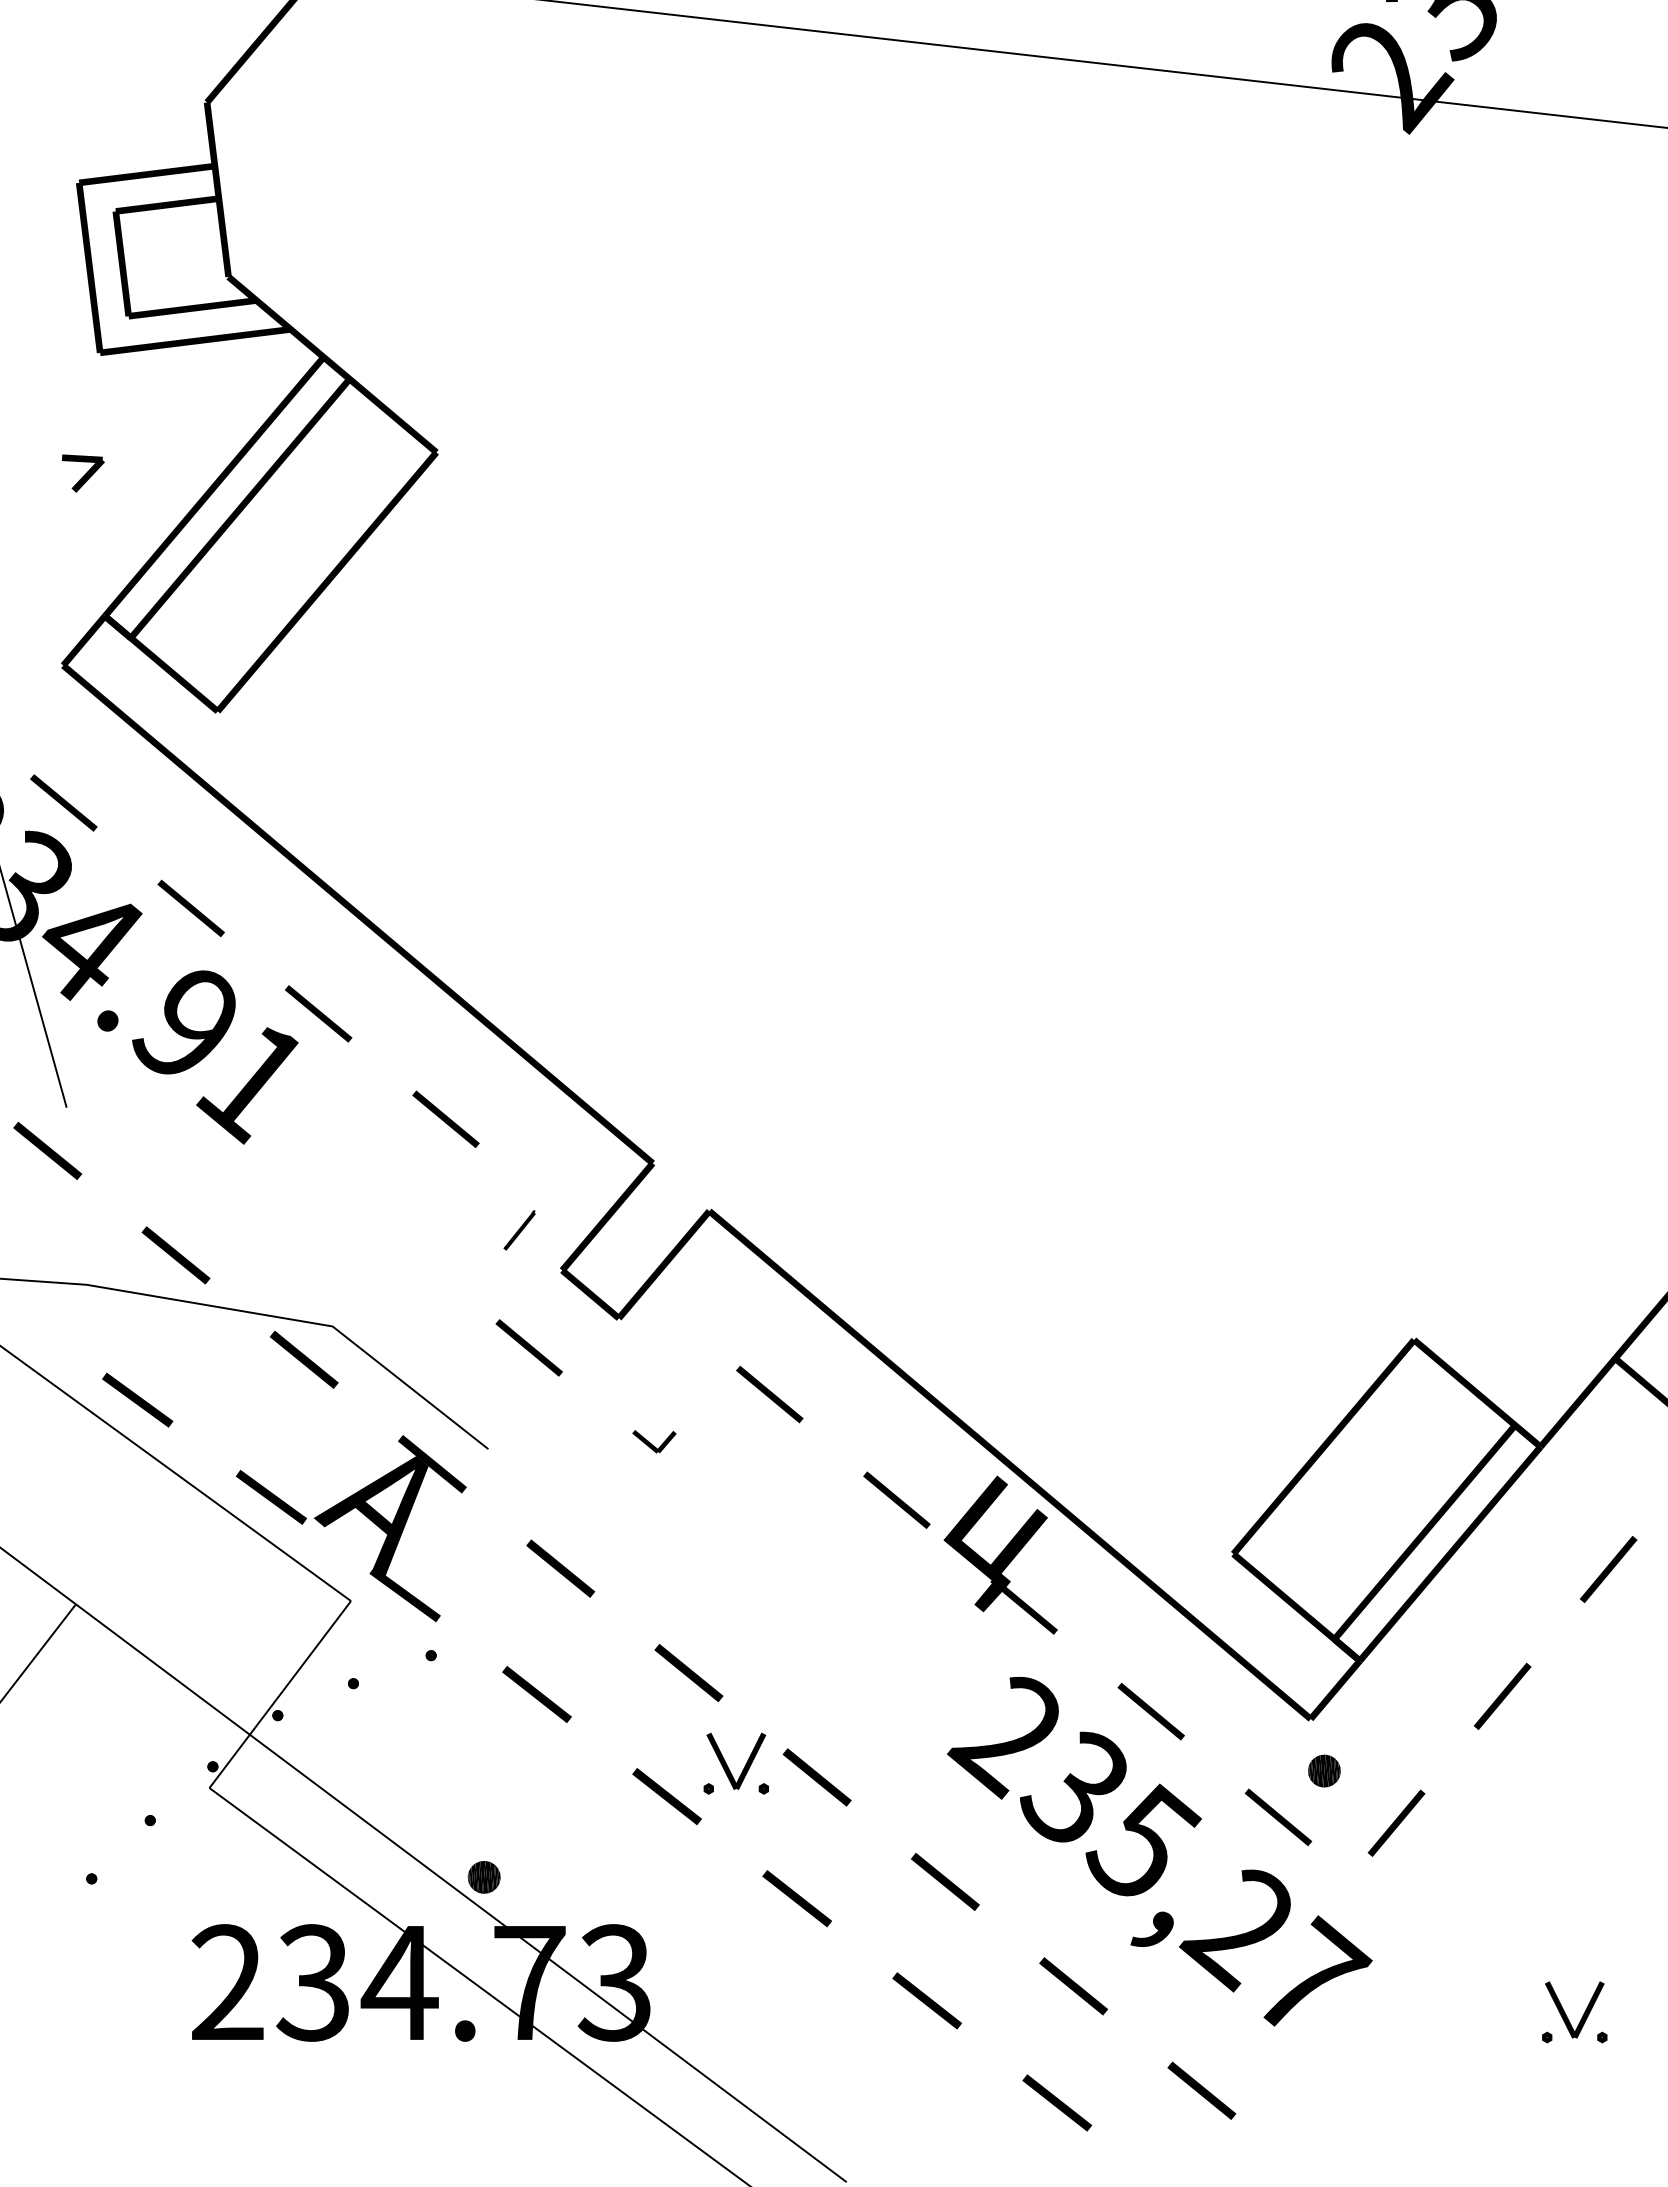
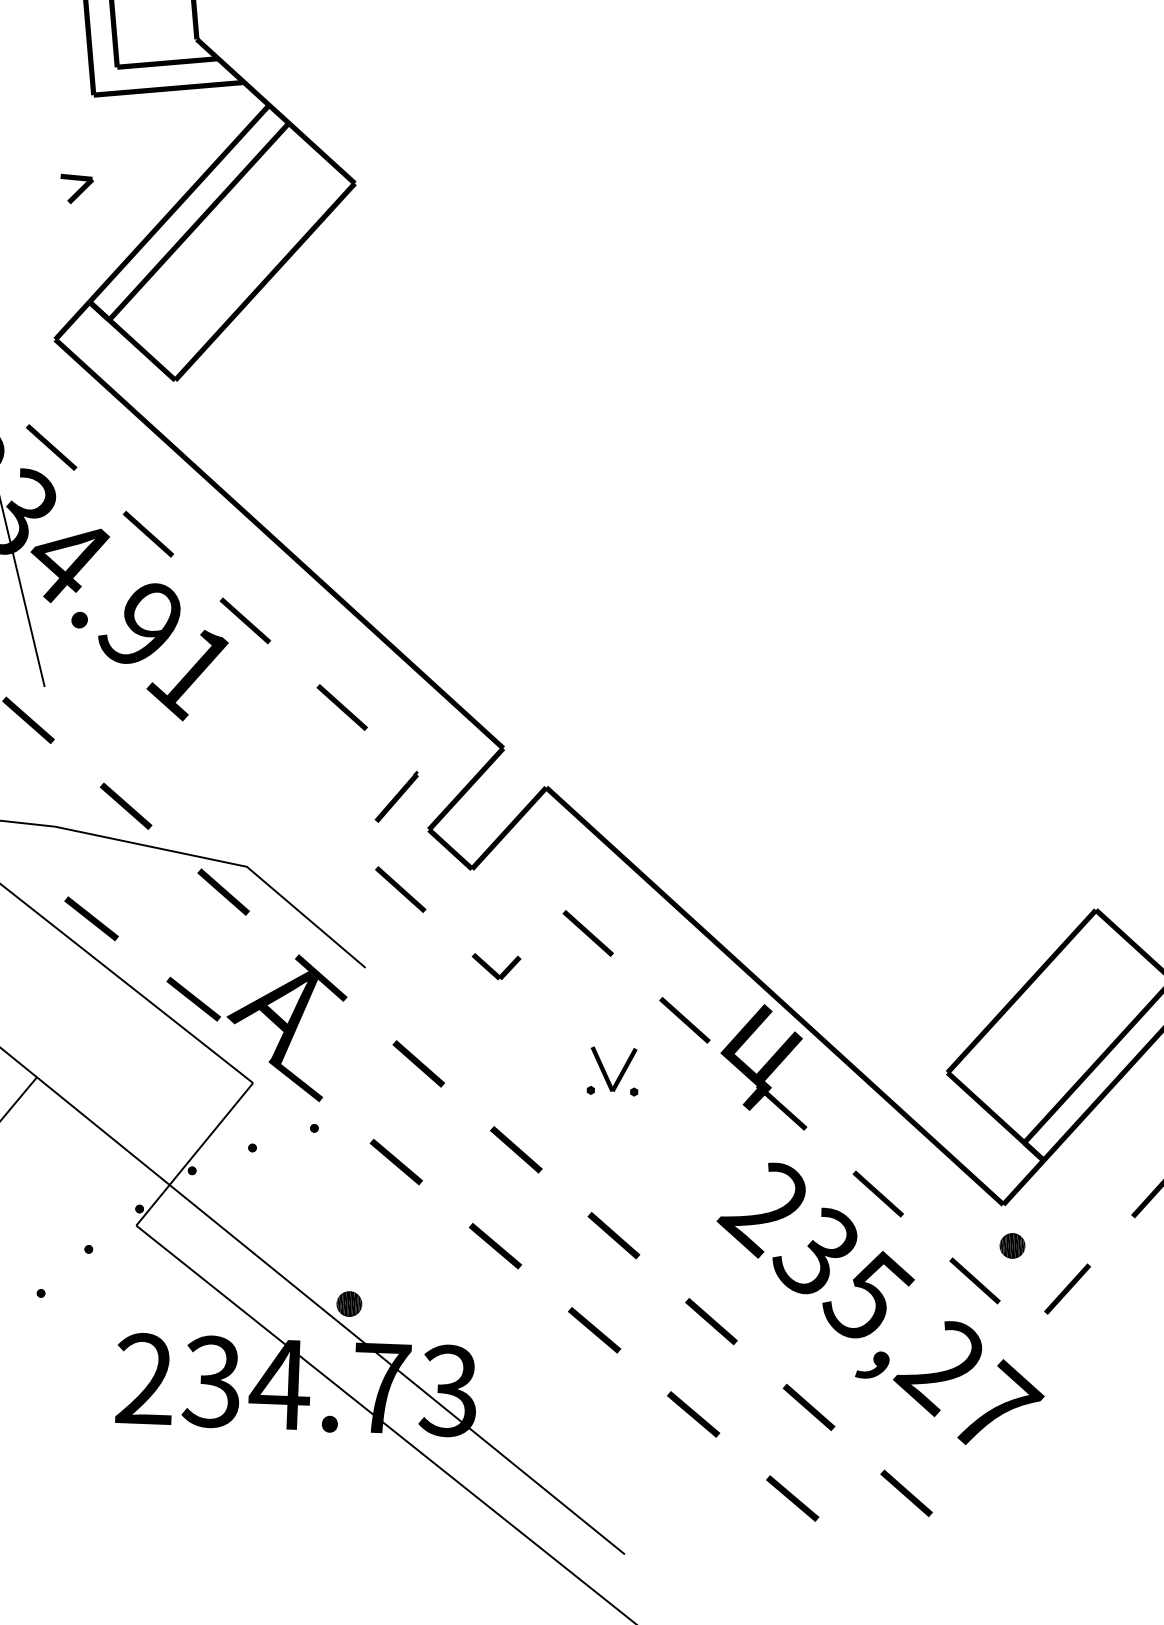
part: (519, 1230) -> (396, 797), size x1.67
part: (654, 1441) -> (496, 966), size x1.43
part: (728, 1766) -> (607, 1073), moved

